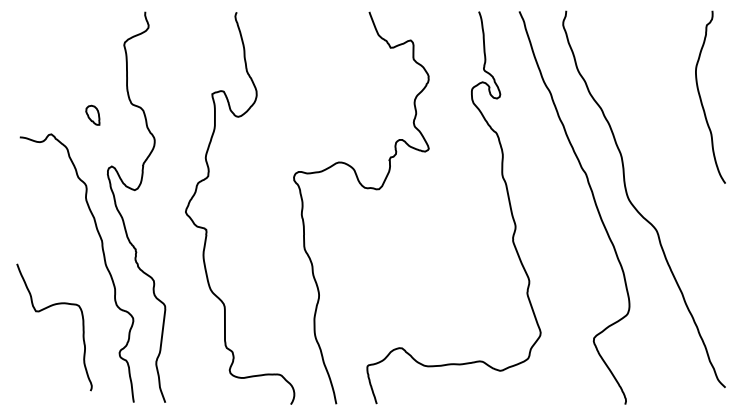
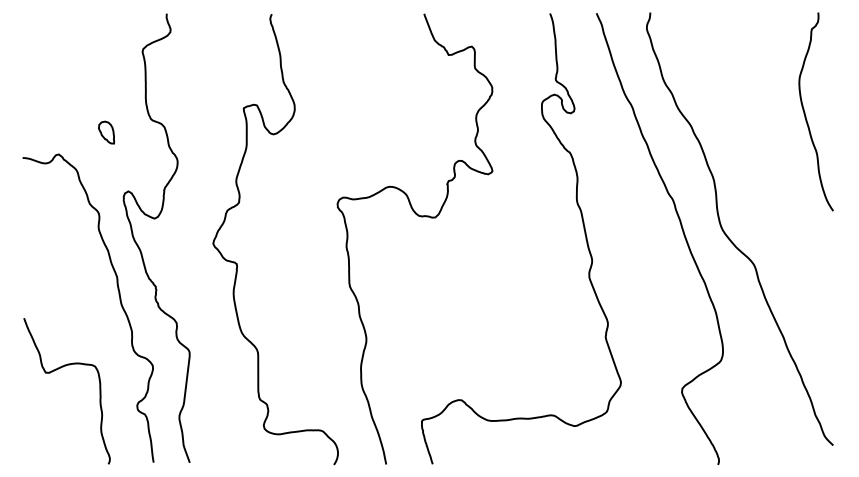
curve: (45, 309) -> (56, 370), moved

